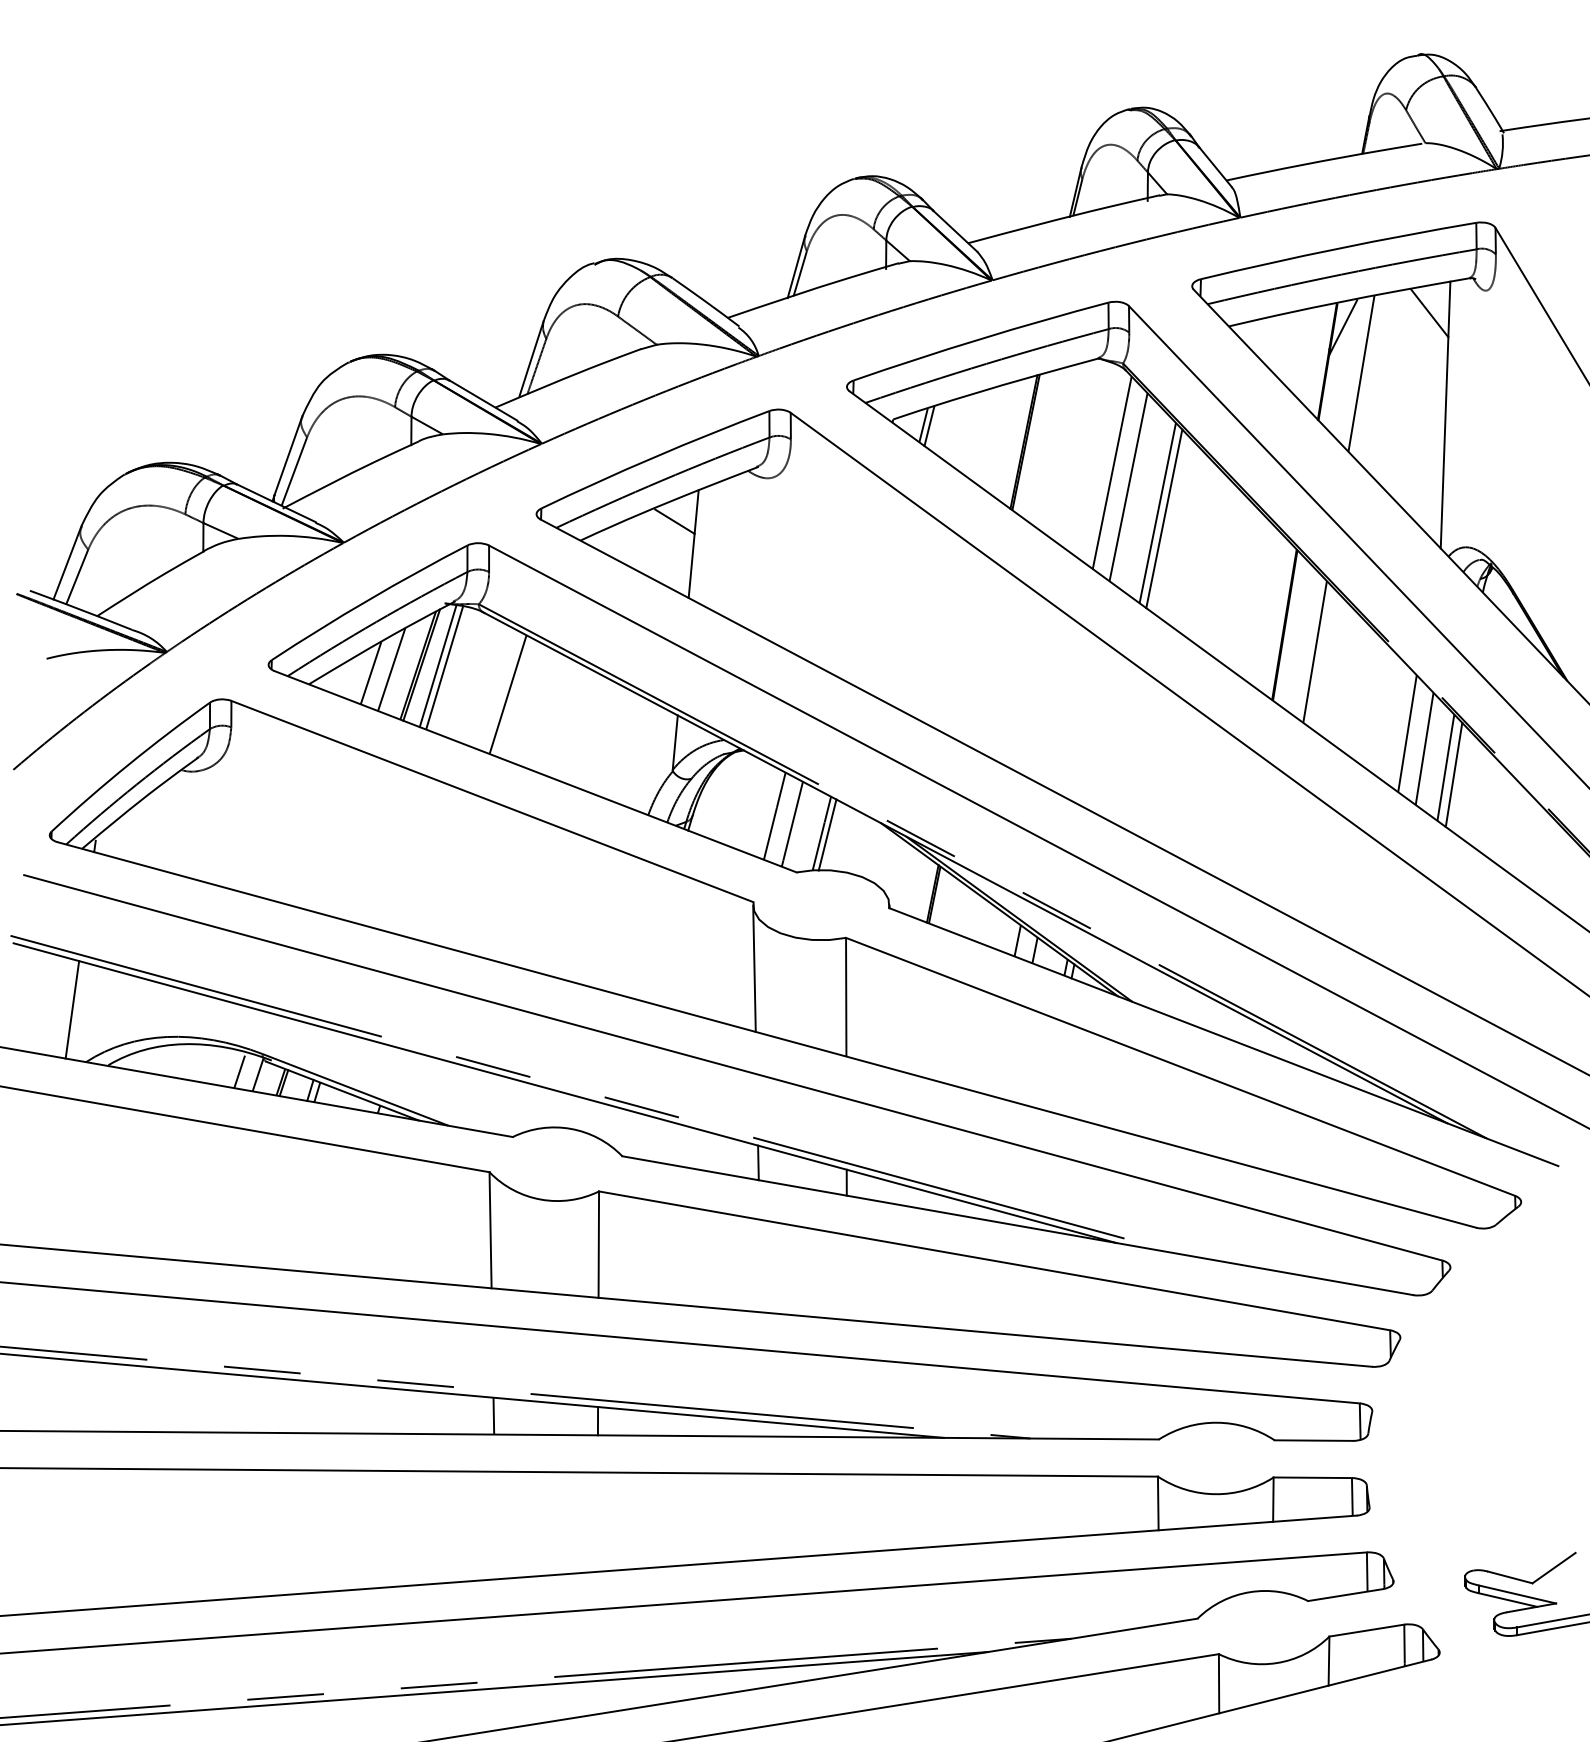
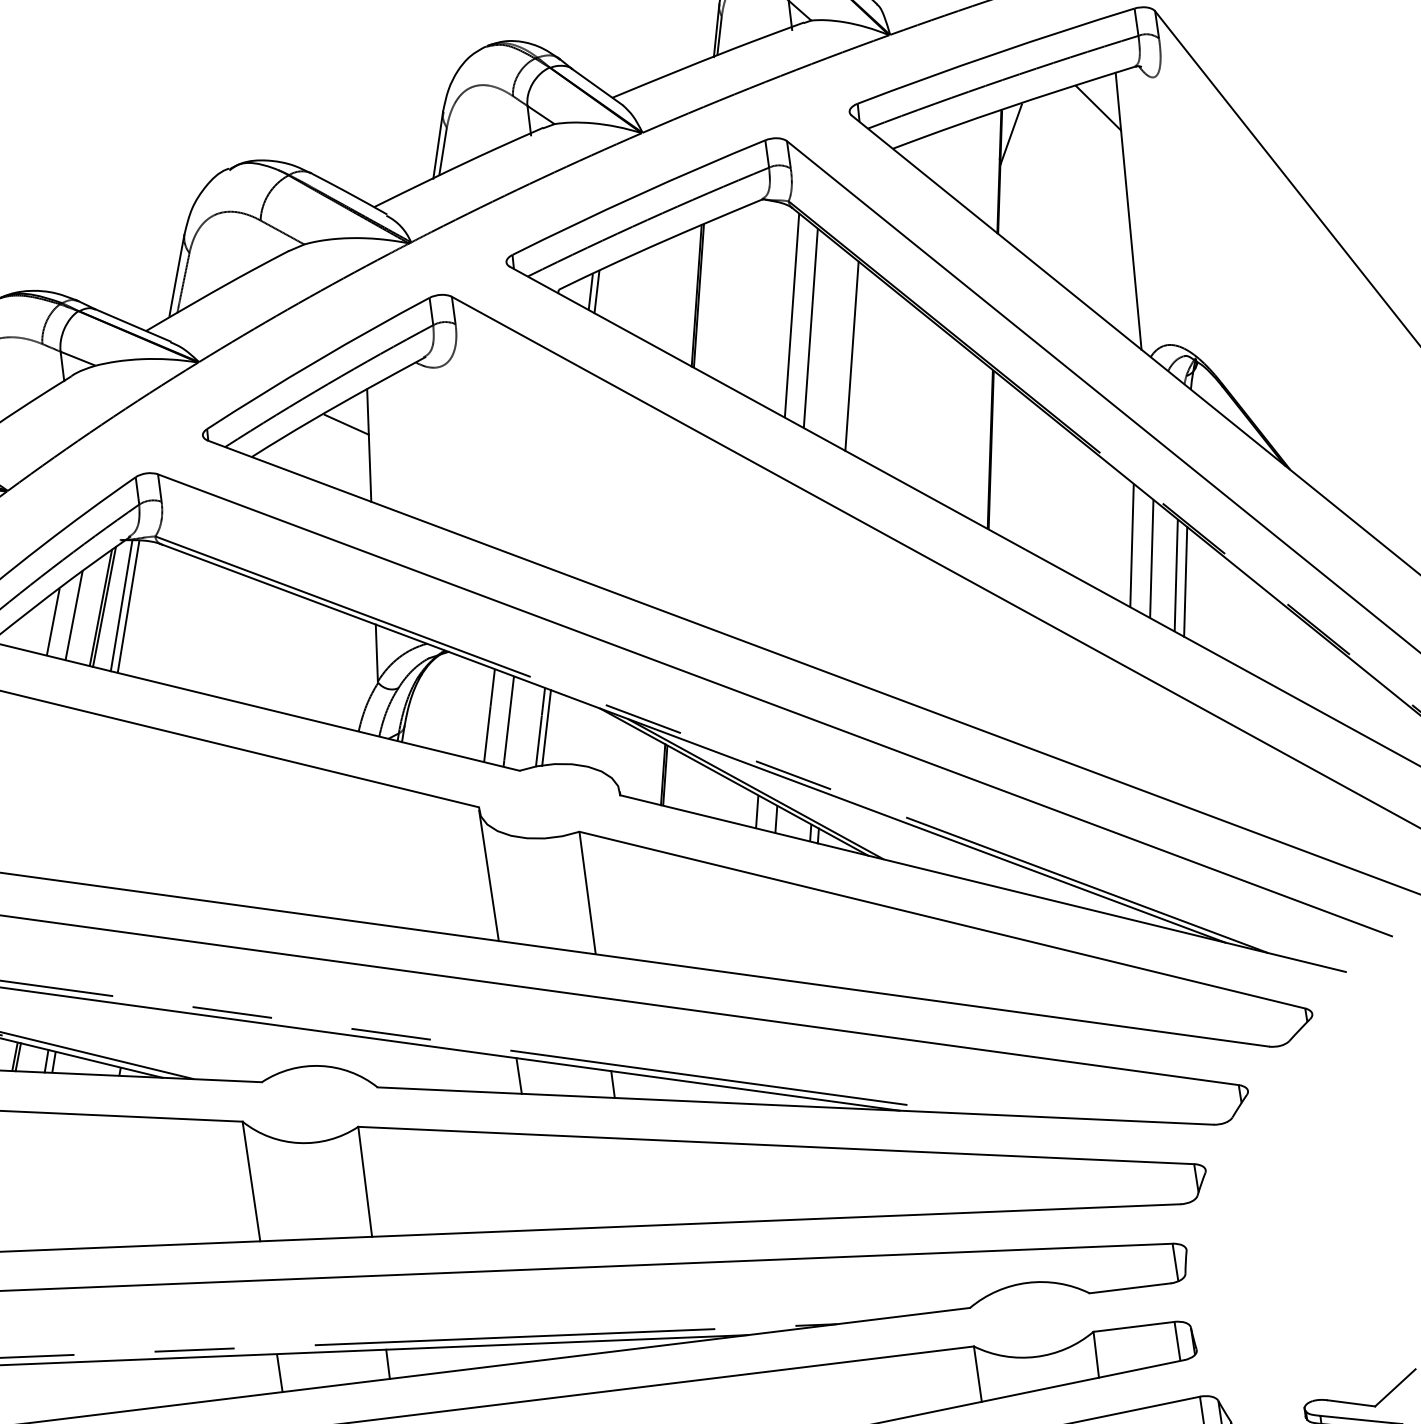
line: (1361, 373) -> (1036, 179), removed
line: (1157, 512) -> (844, 350), removed
line: (1314, 651) -> (1024, 473), removed
line: (507, 694) -> (197, 625), removed

